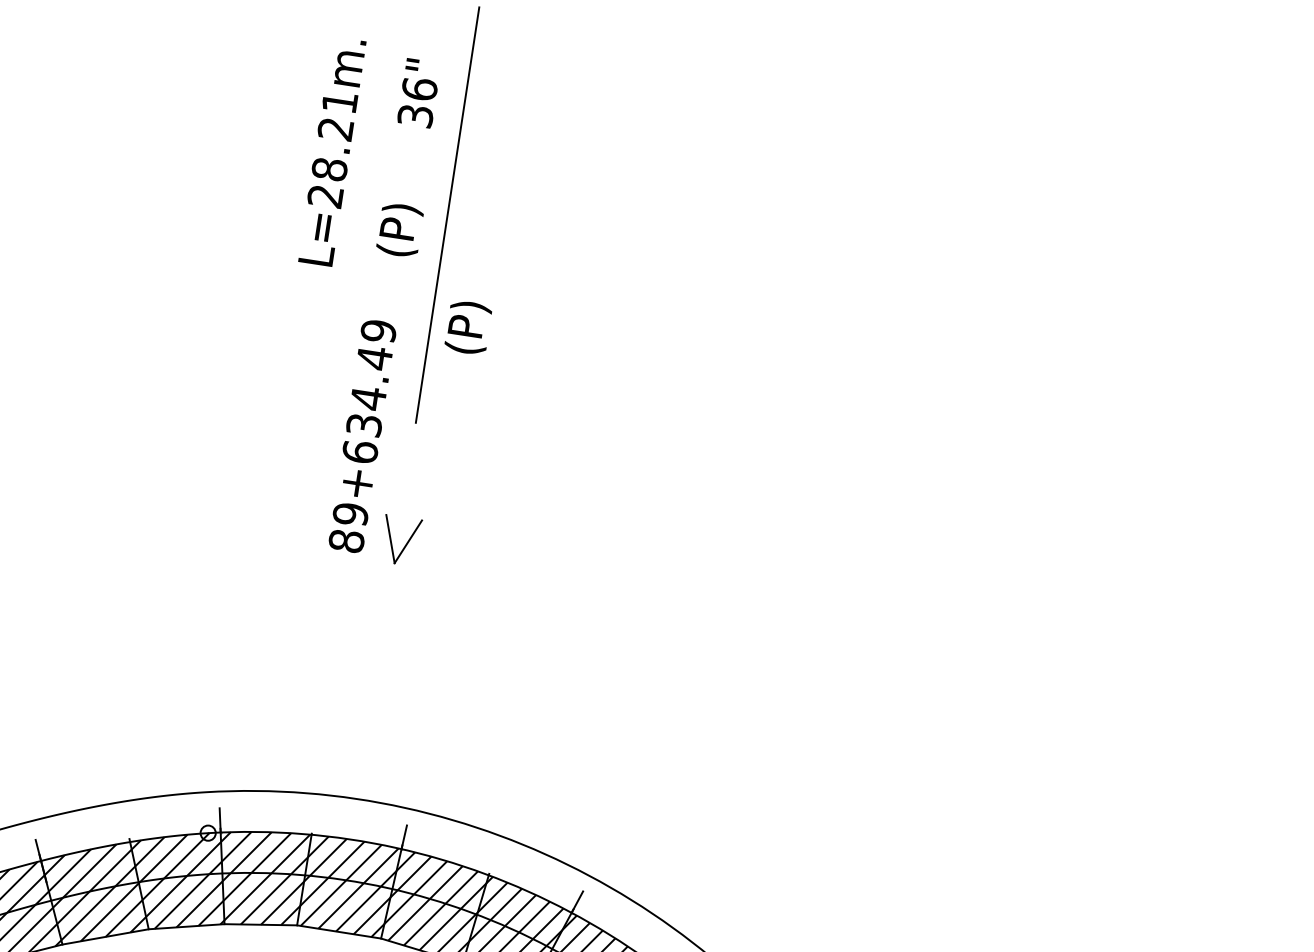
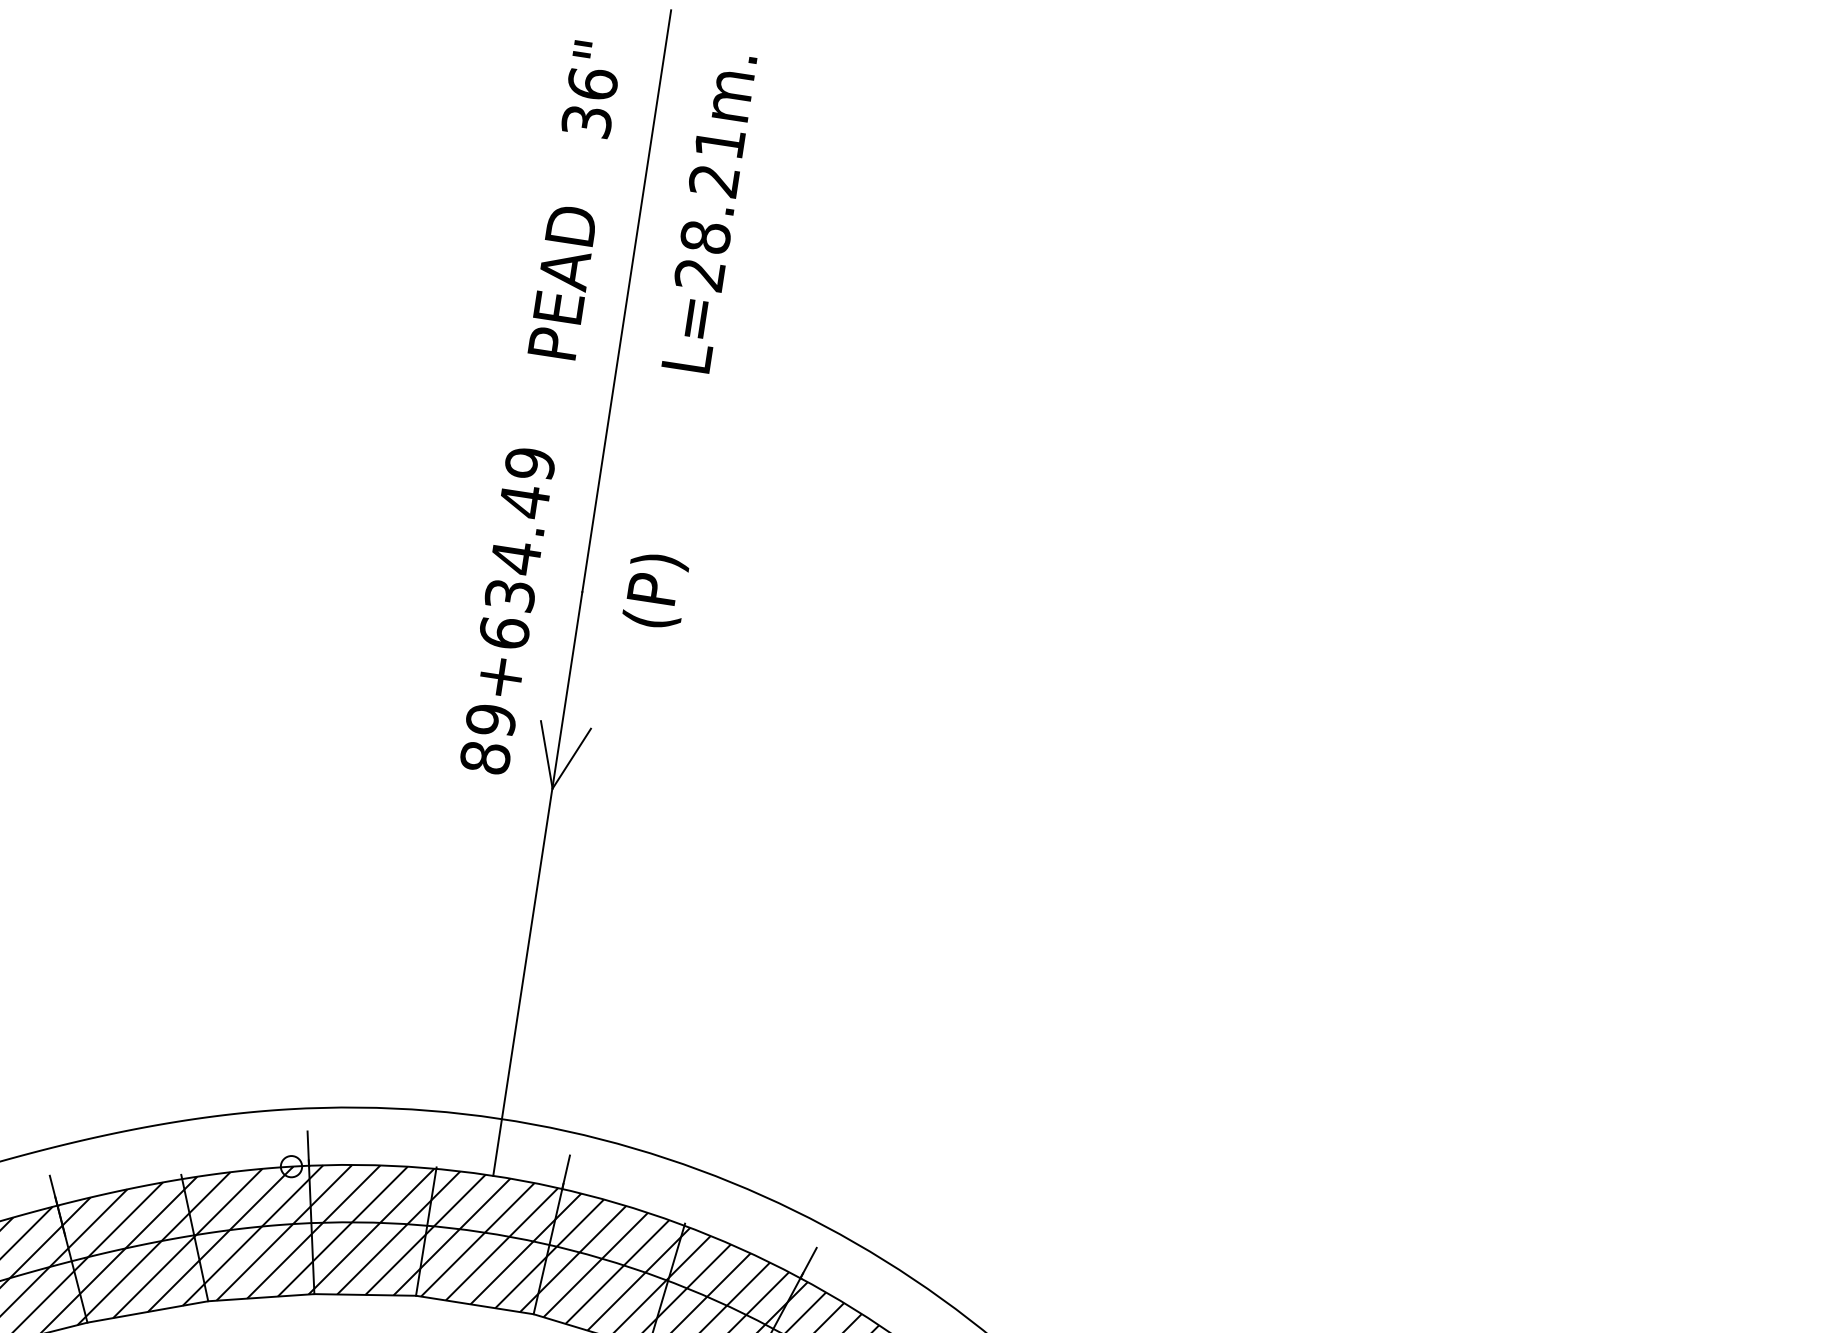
text: (417, 93) -> (589, 89), moved
text: (332, 153) -> (709, 215), moved
text: (400, 202) -> (560, 283), (P) -> PEAD
text: (468, 327) -> (655, 590), moved
line: (383, 630) -> (537, 883), added

